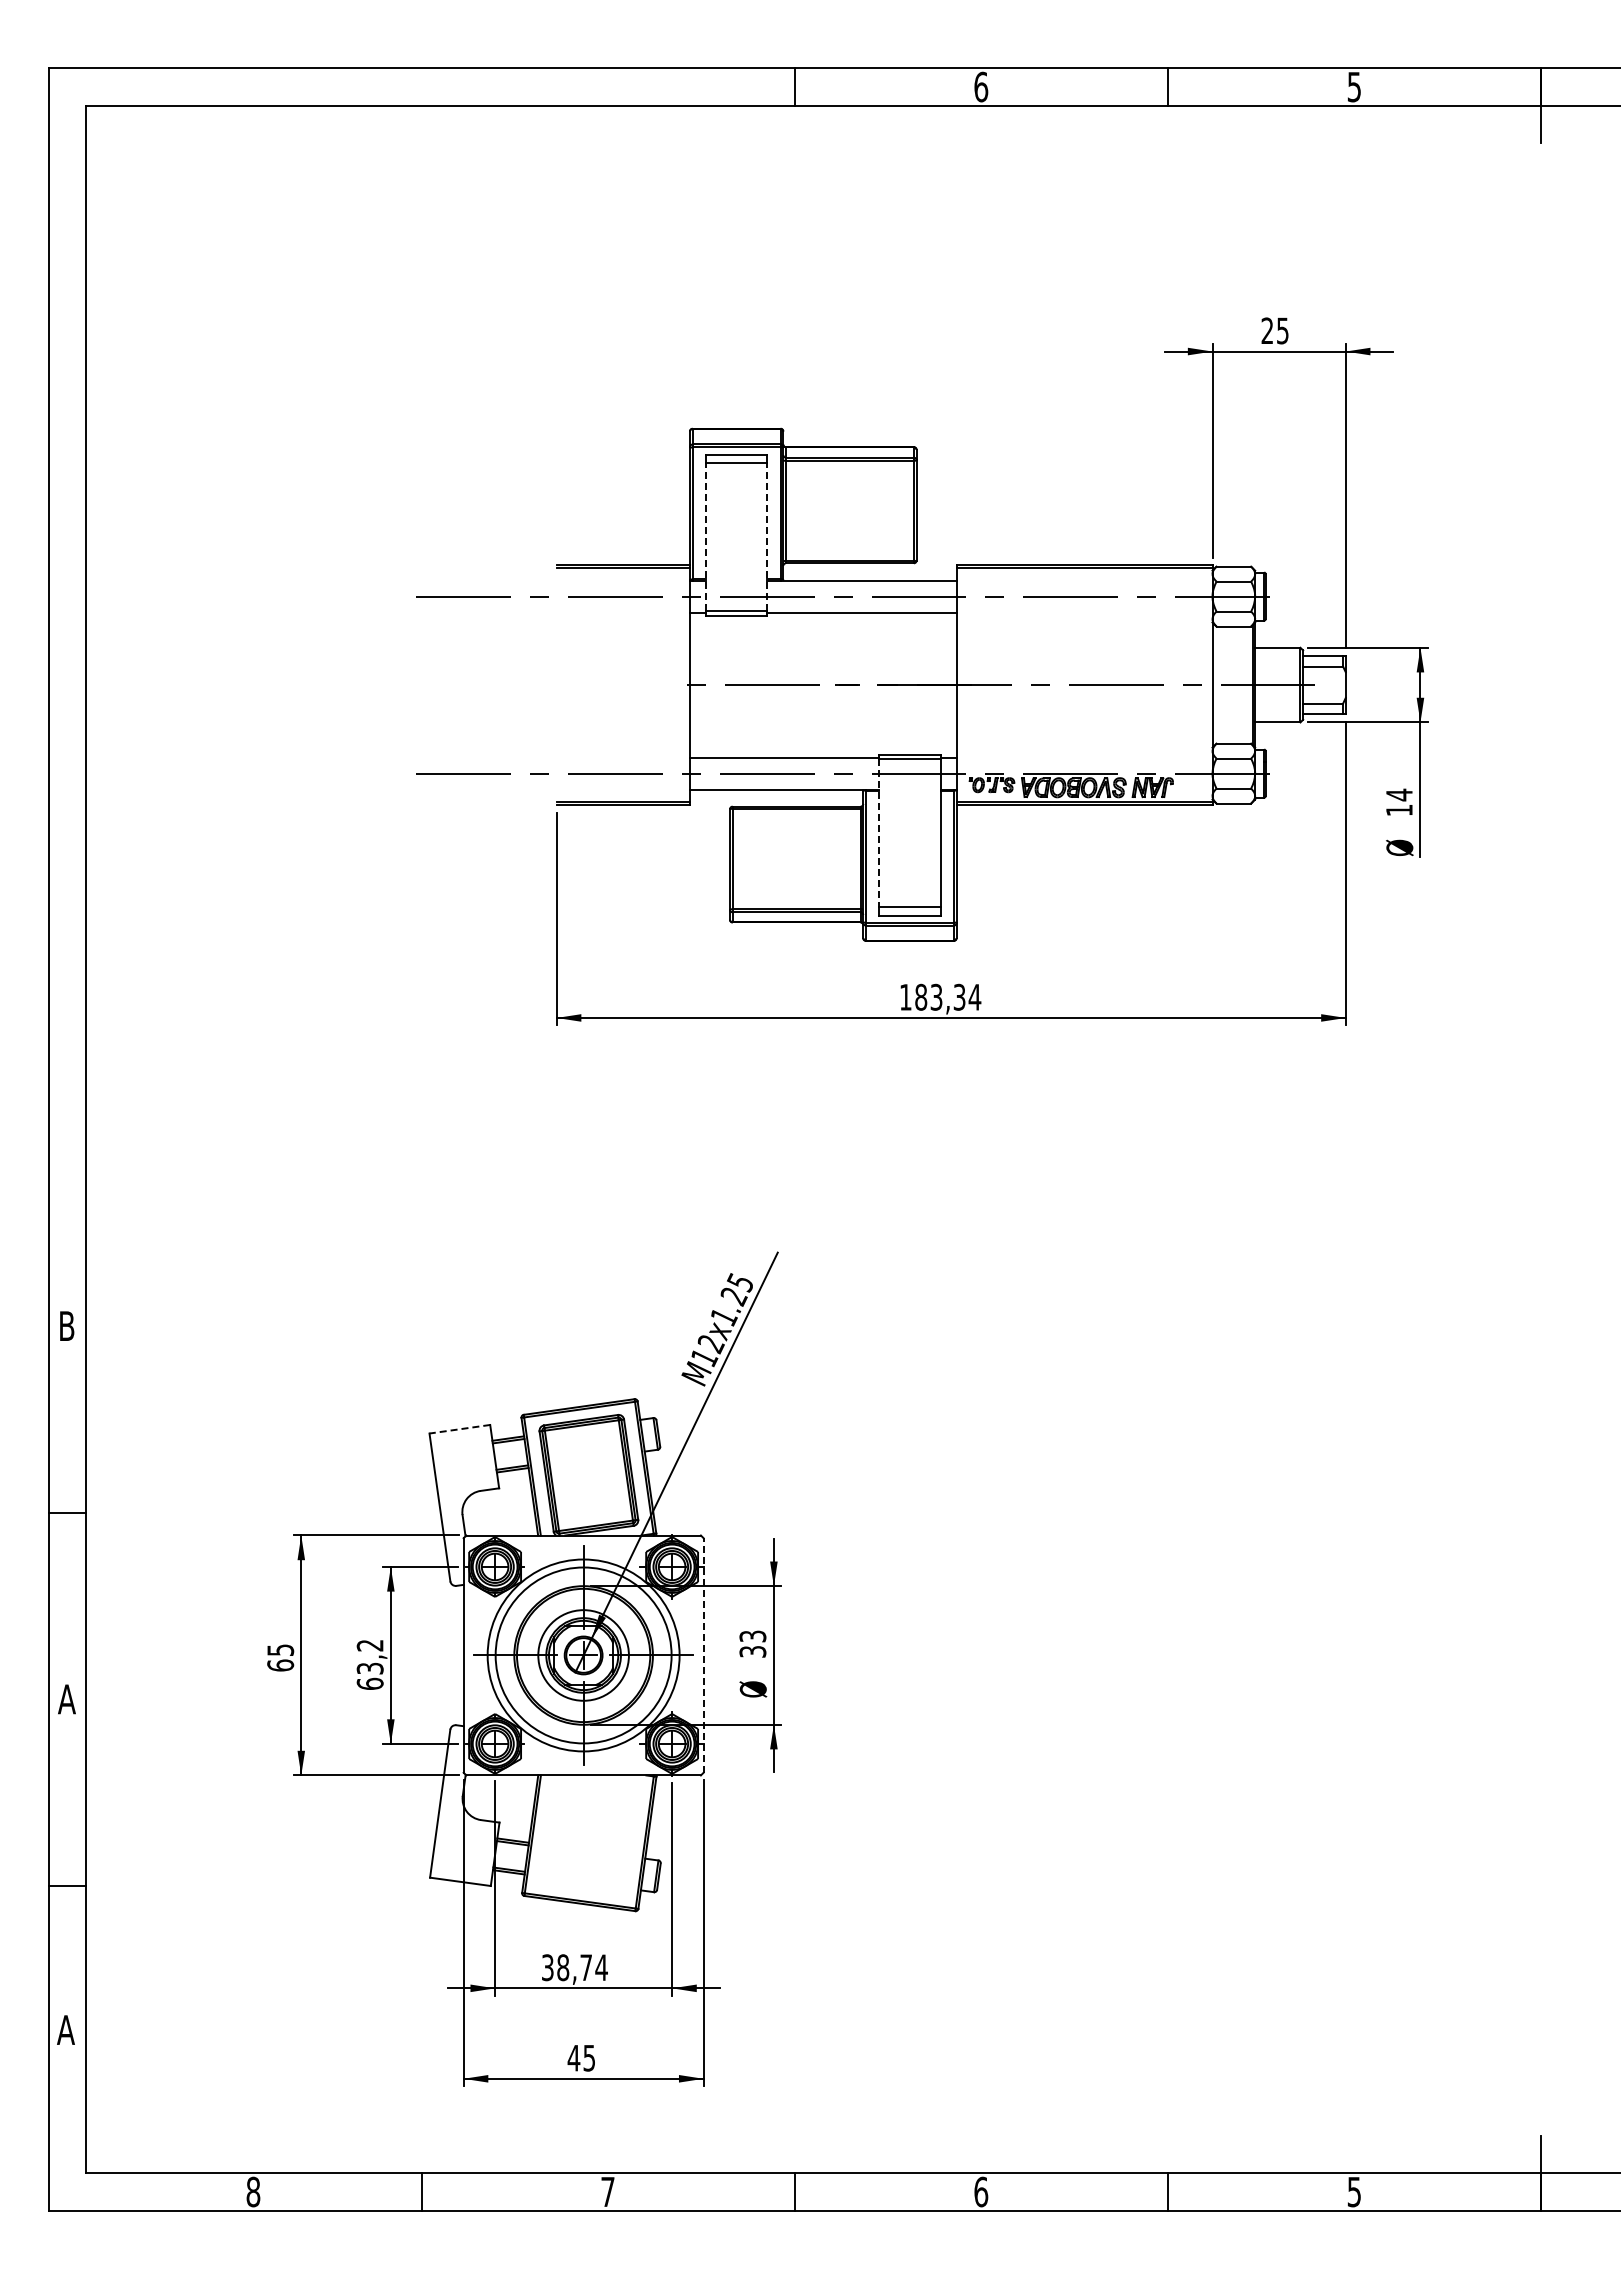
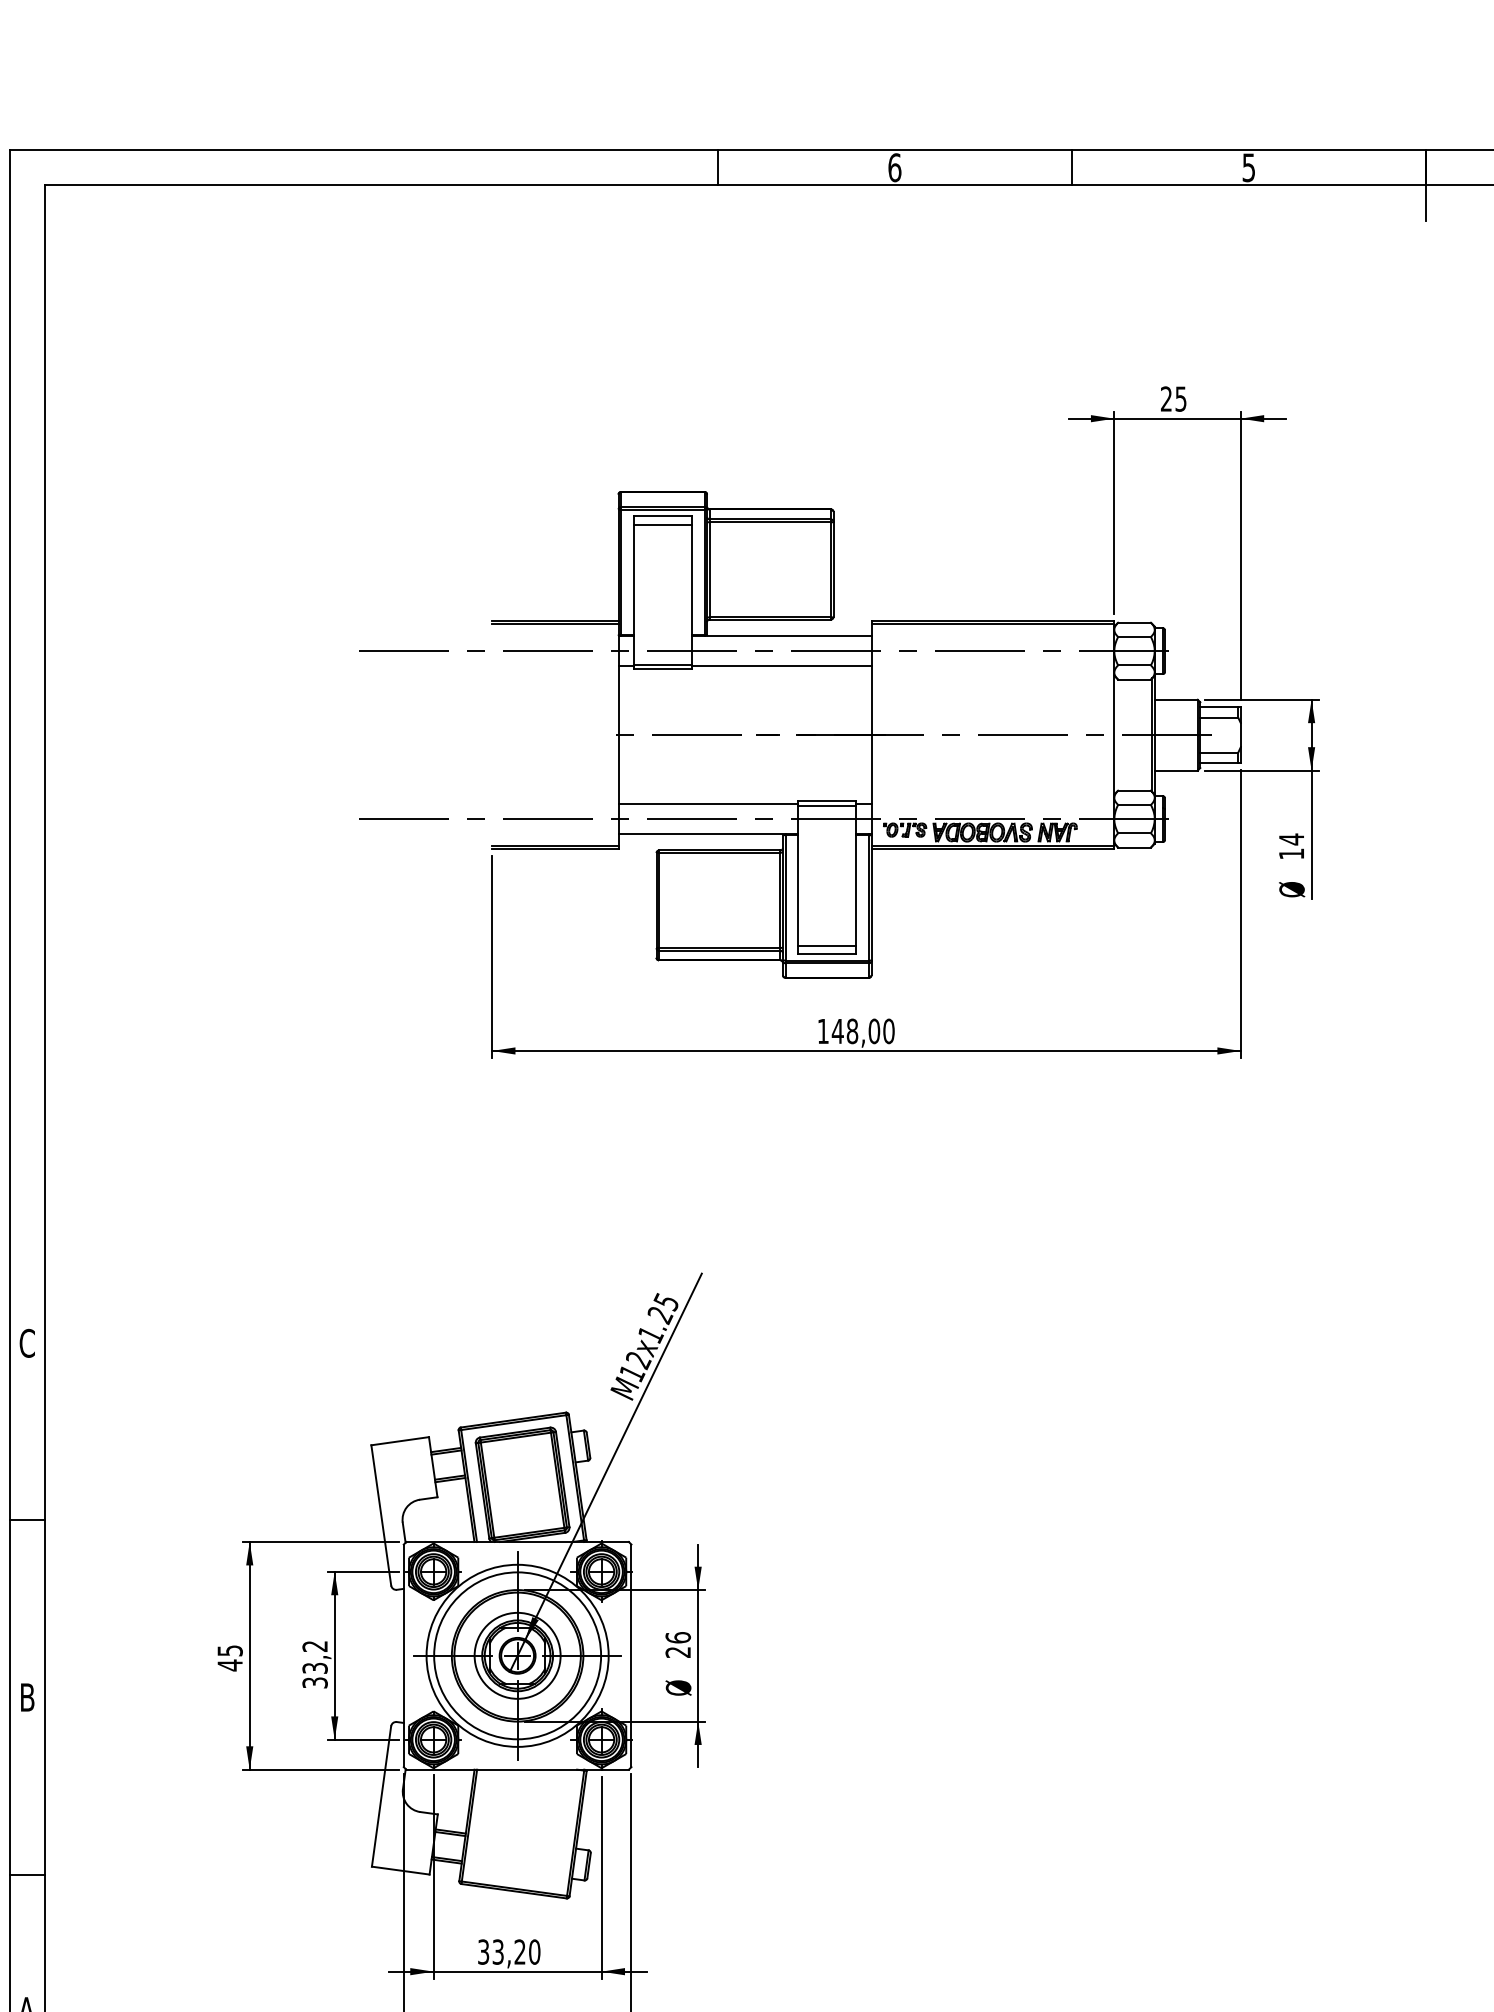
line: (706, 537) -> (634, 595), dashed -> solid
line: (767, 537) -> (692, 595), dashed -> solid
line: (879, 833) -> (798, 875), dashed -> solid
text: (947, 996) -> (862, 1030), 183,34 -> 148,00
text: (66, 1325) -> (26, 1342), B -> C
line: (459, 1429) -> (399, 1441), dashed -> solid
text: (752, 1643) -> (677, 1644), 33 -> 26
line: (703, 1654) -> (631, 1654), dashed -> solid
text: (280, 1665) -> (230, 1665), 65 -> 45
text: (369, 1683) -> (314, 1682), 63,2 -> 33,2
text: (66, 1699) -> (26, 1697), A -> B
text: (582, 1967) -> (516, 1951), 38,74 -> 33,20

